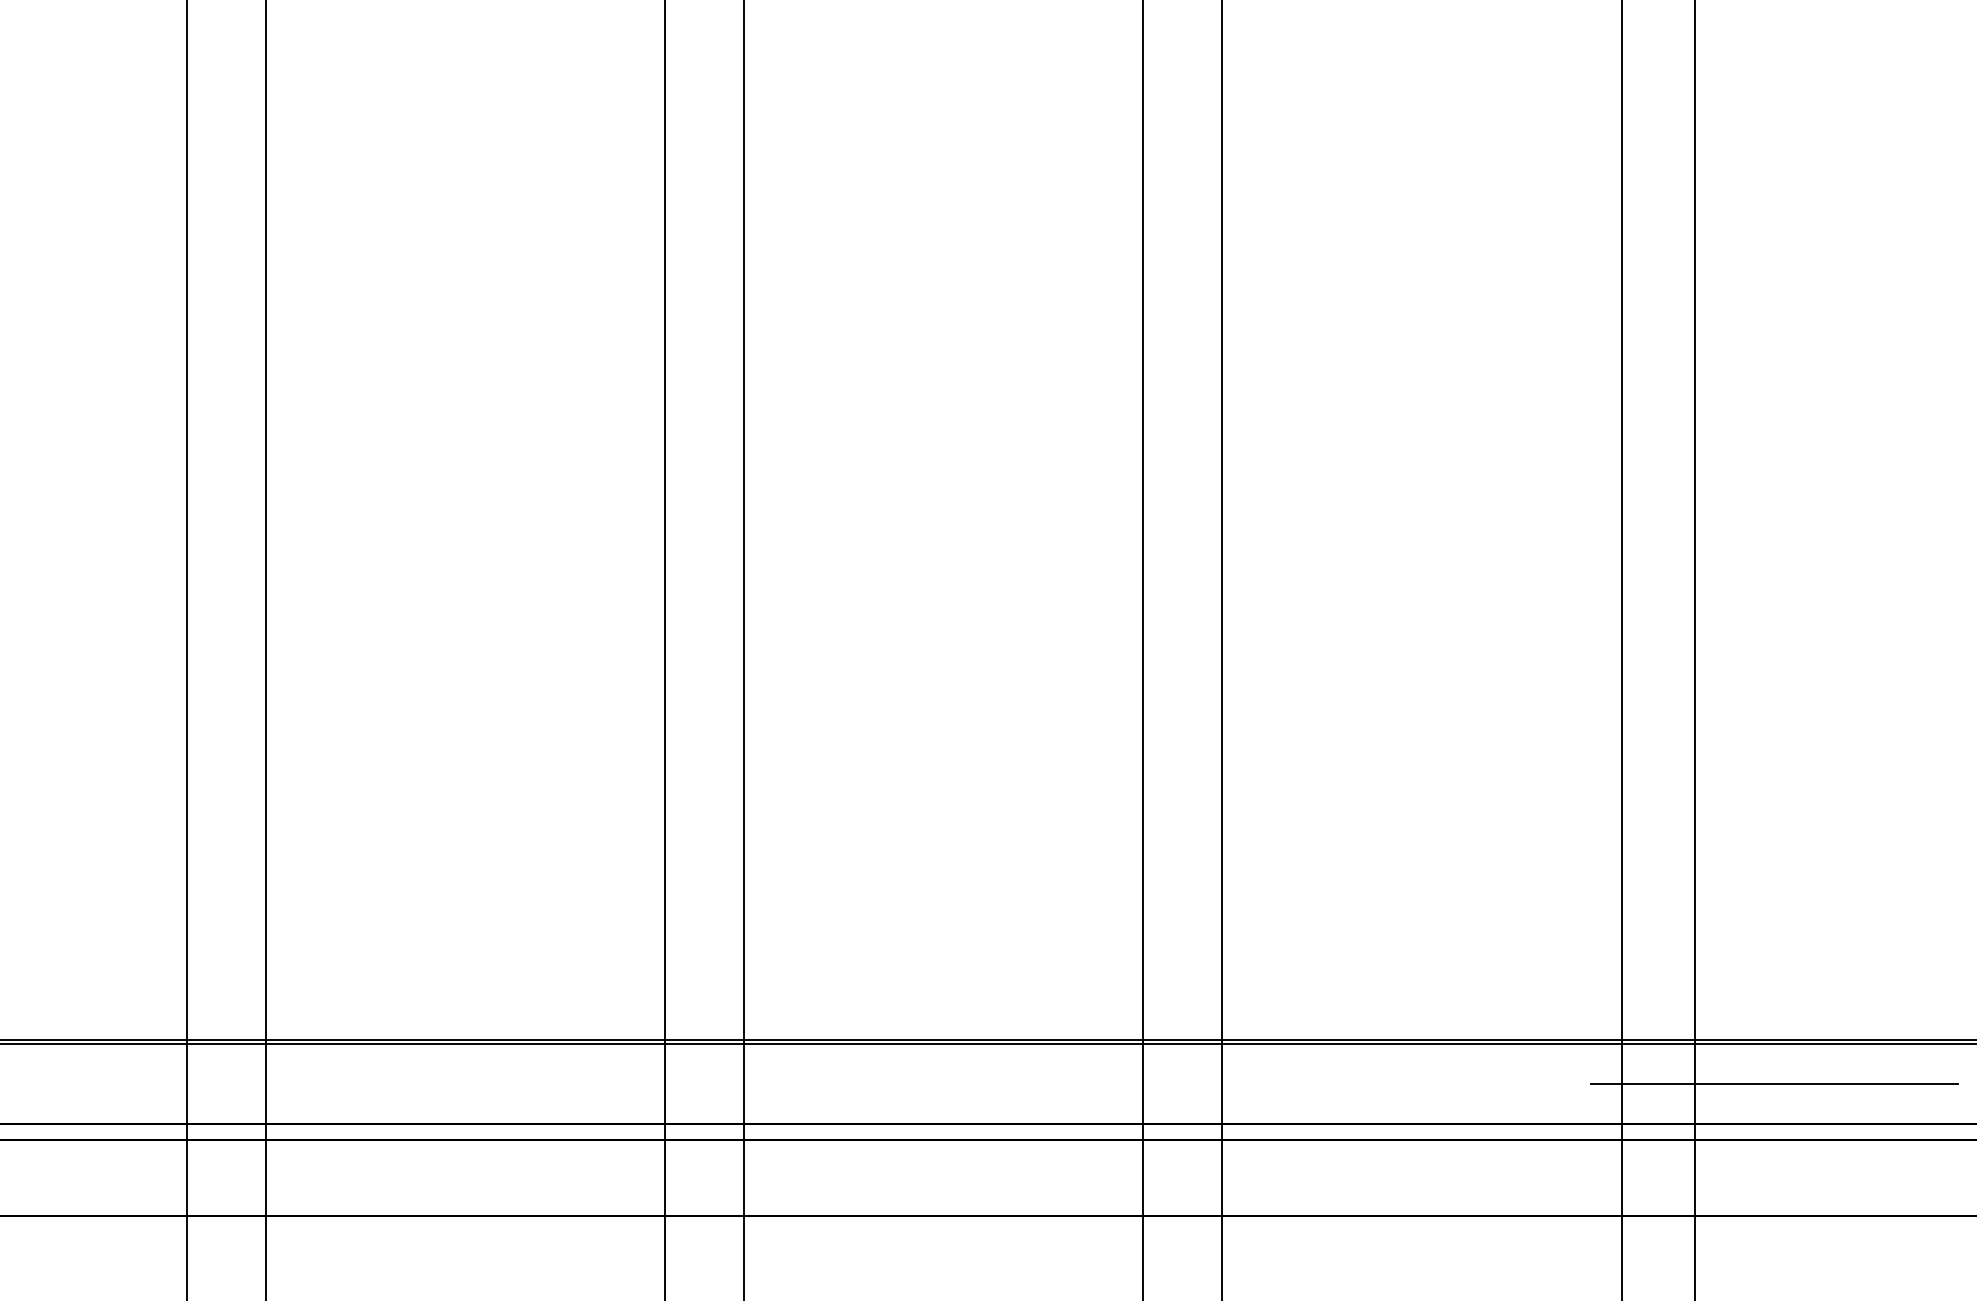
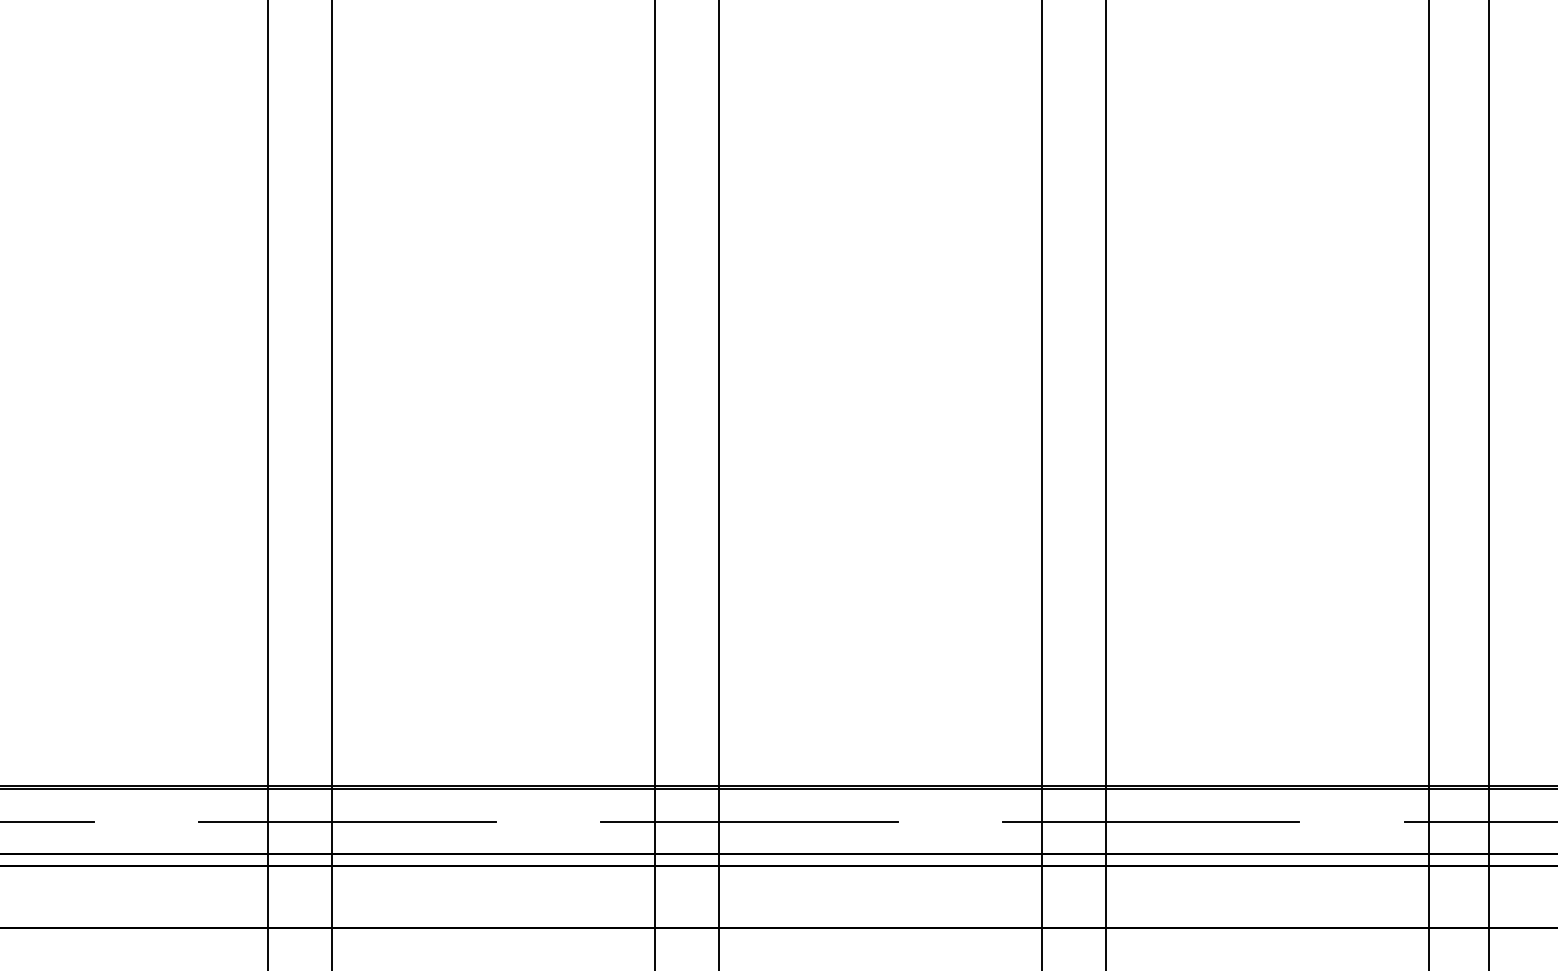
line: (284, 1084) -> (347, 821), added
line: (780, 1084) -> (748, 821), added
line: (1277, 1084) -> (1150, 821), added

